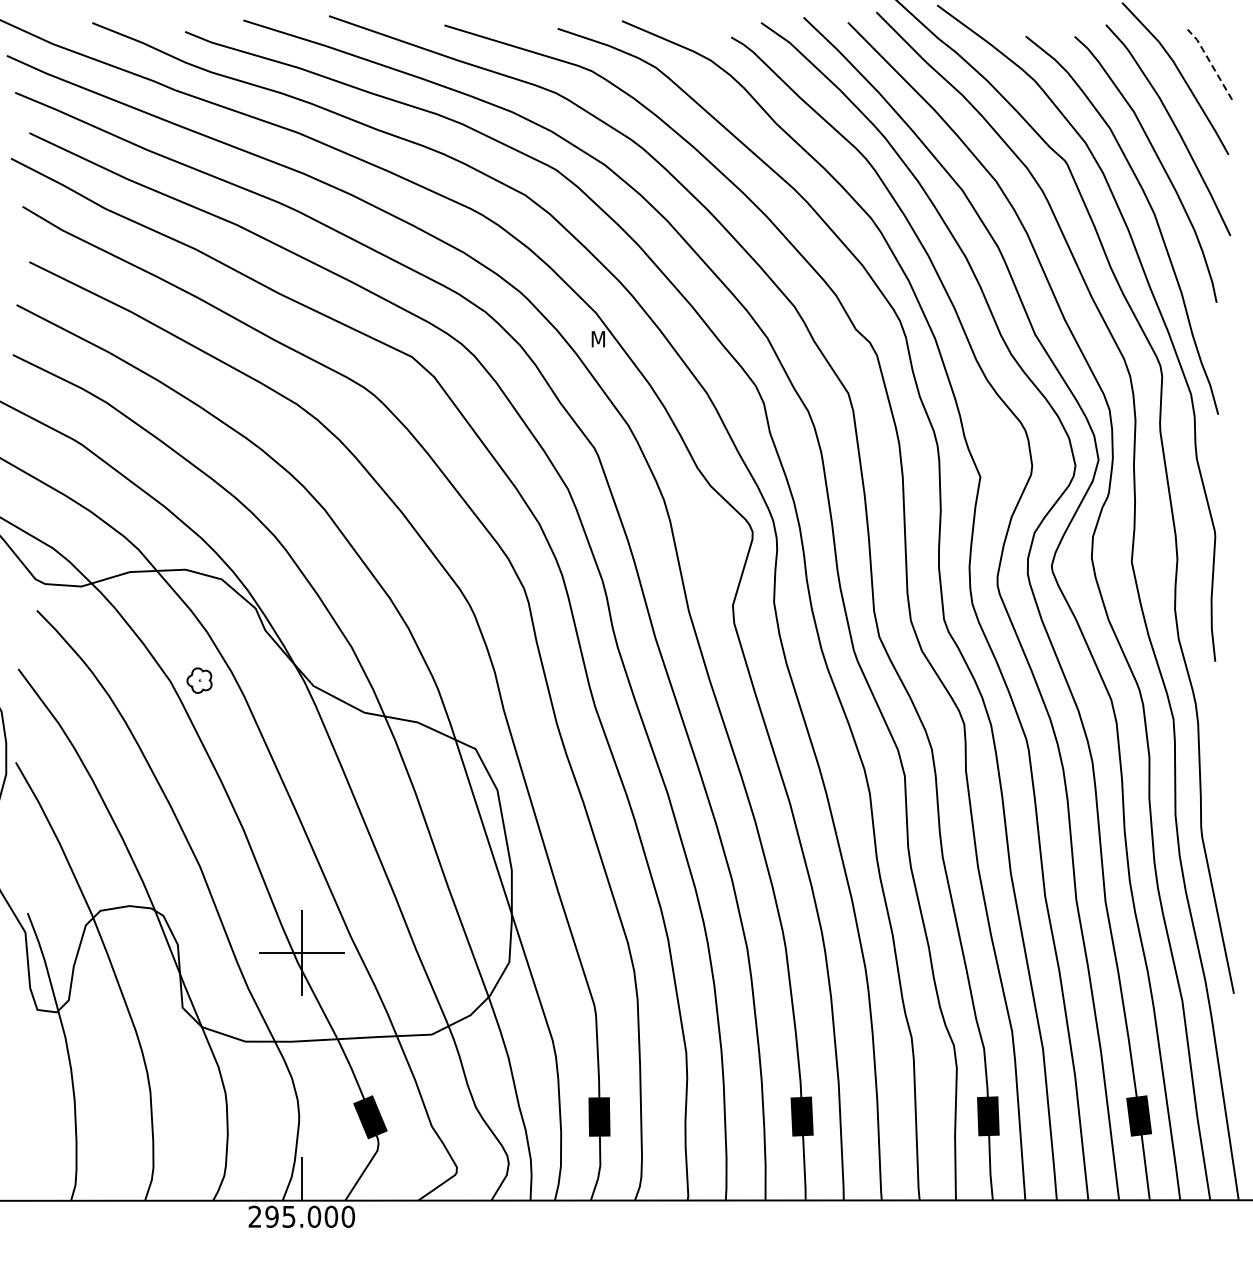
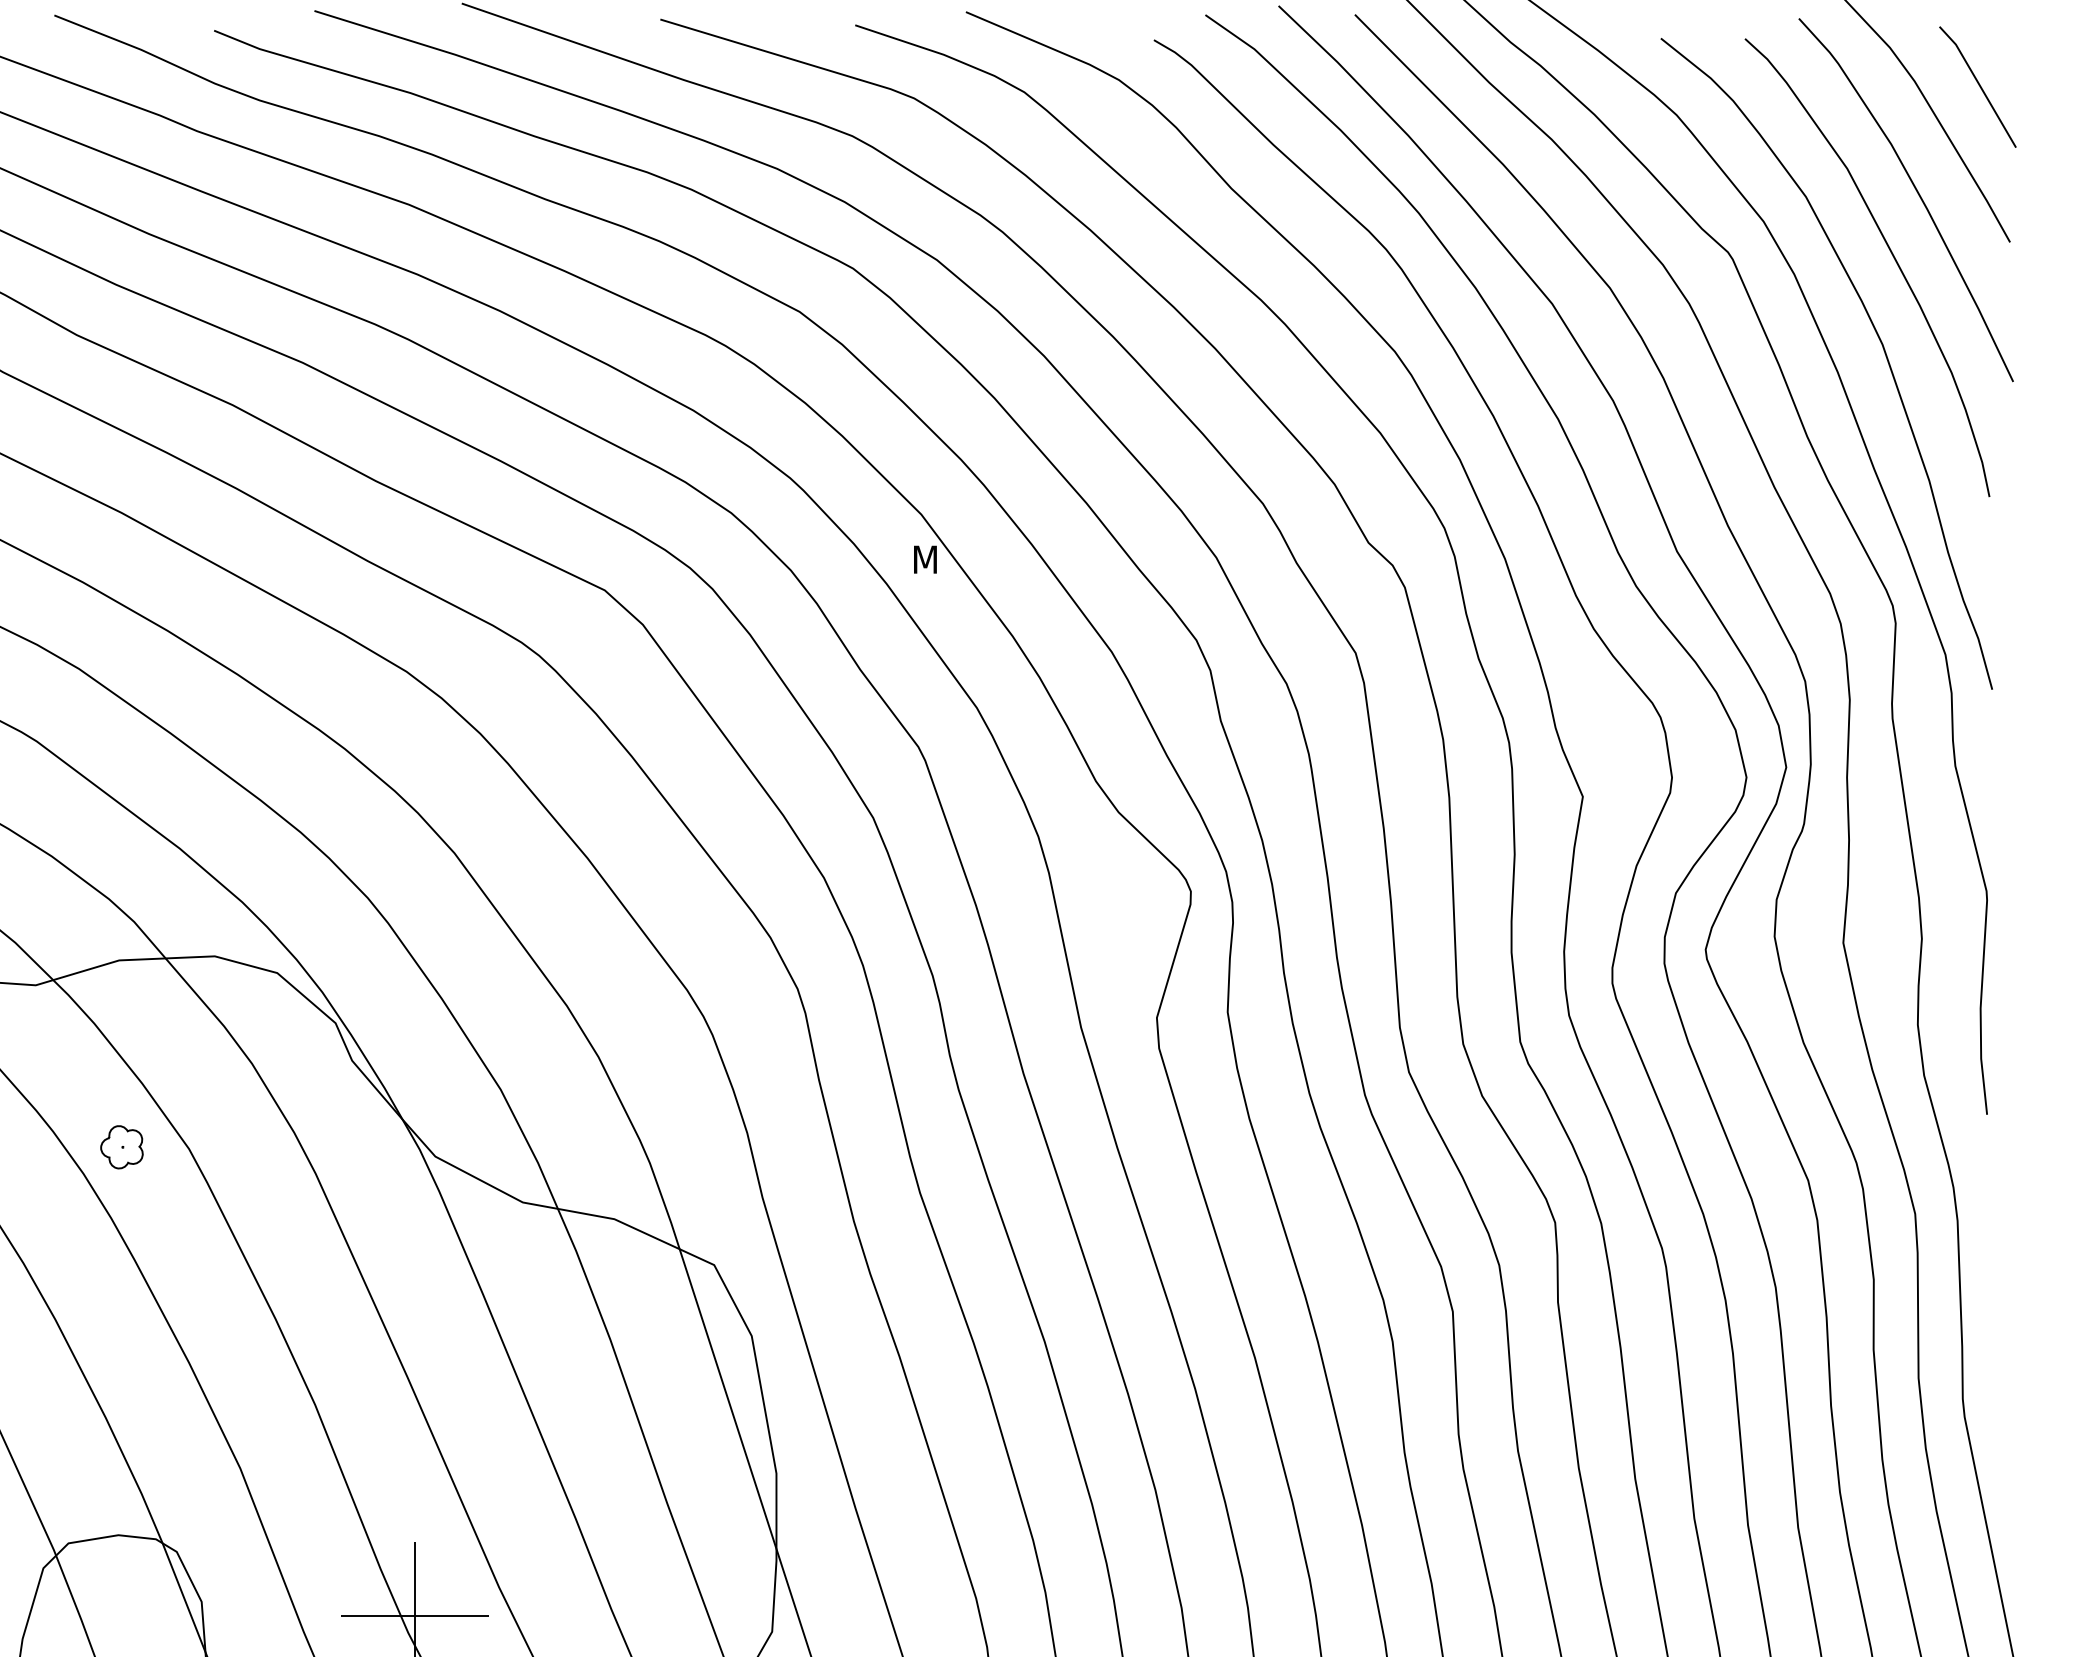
line: (1210, 63) -> (1978, 85), dashed -> solid
part: (199, 680) -> (121, 1147), moved

